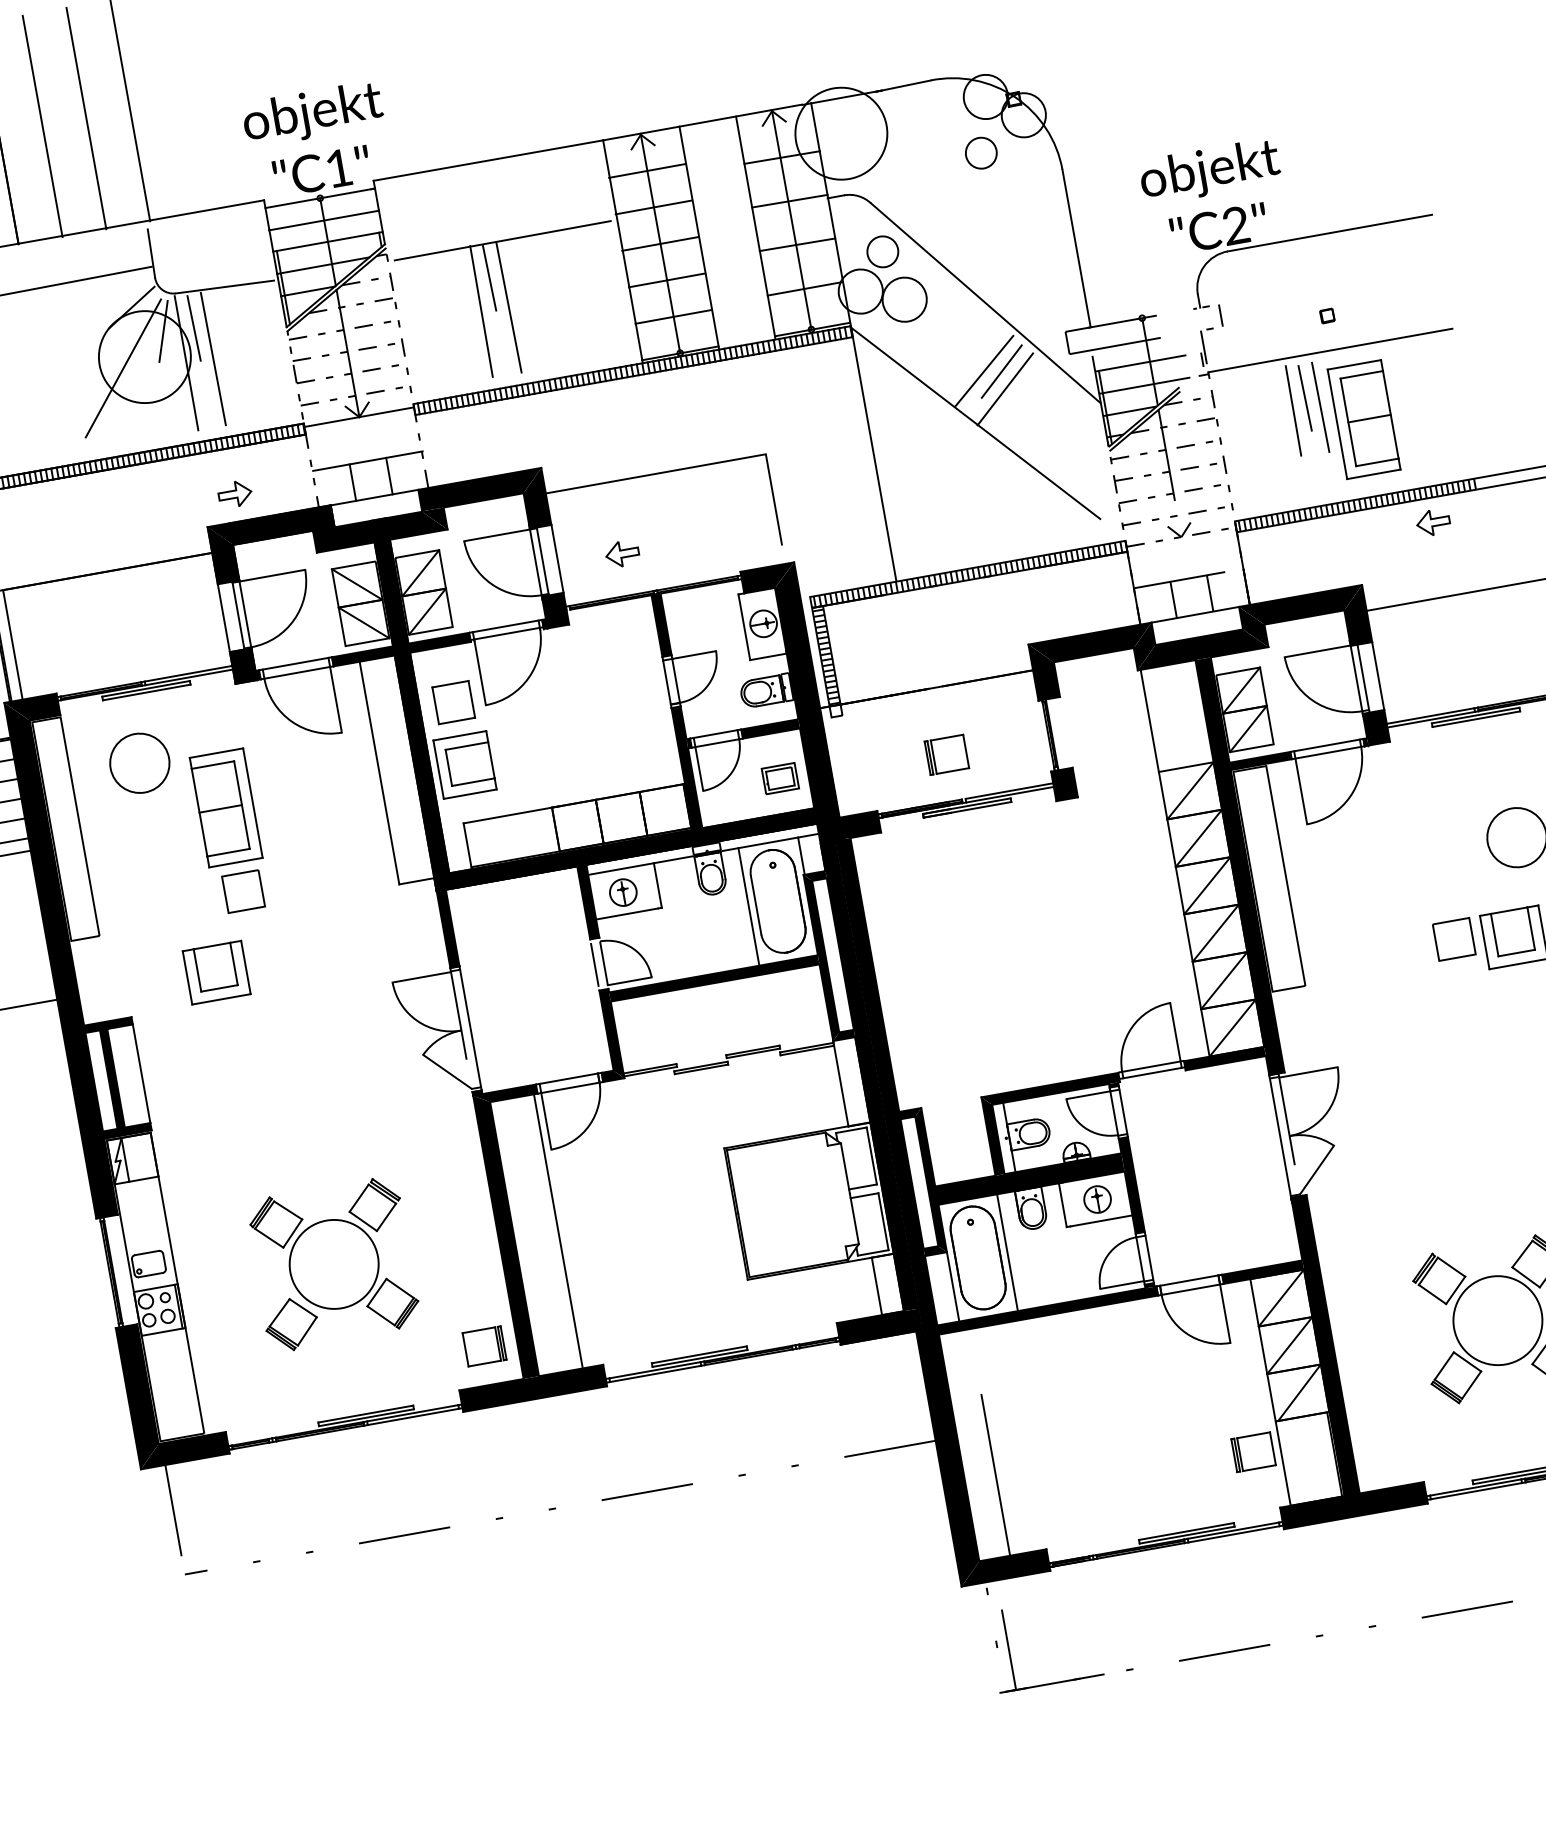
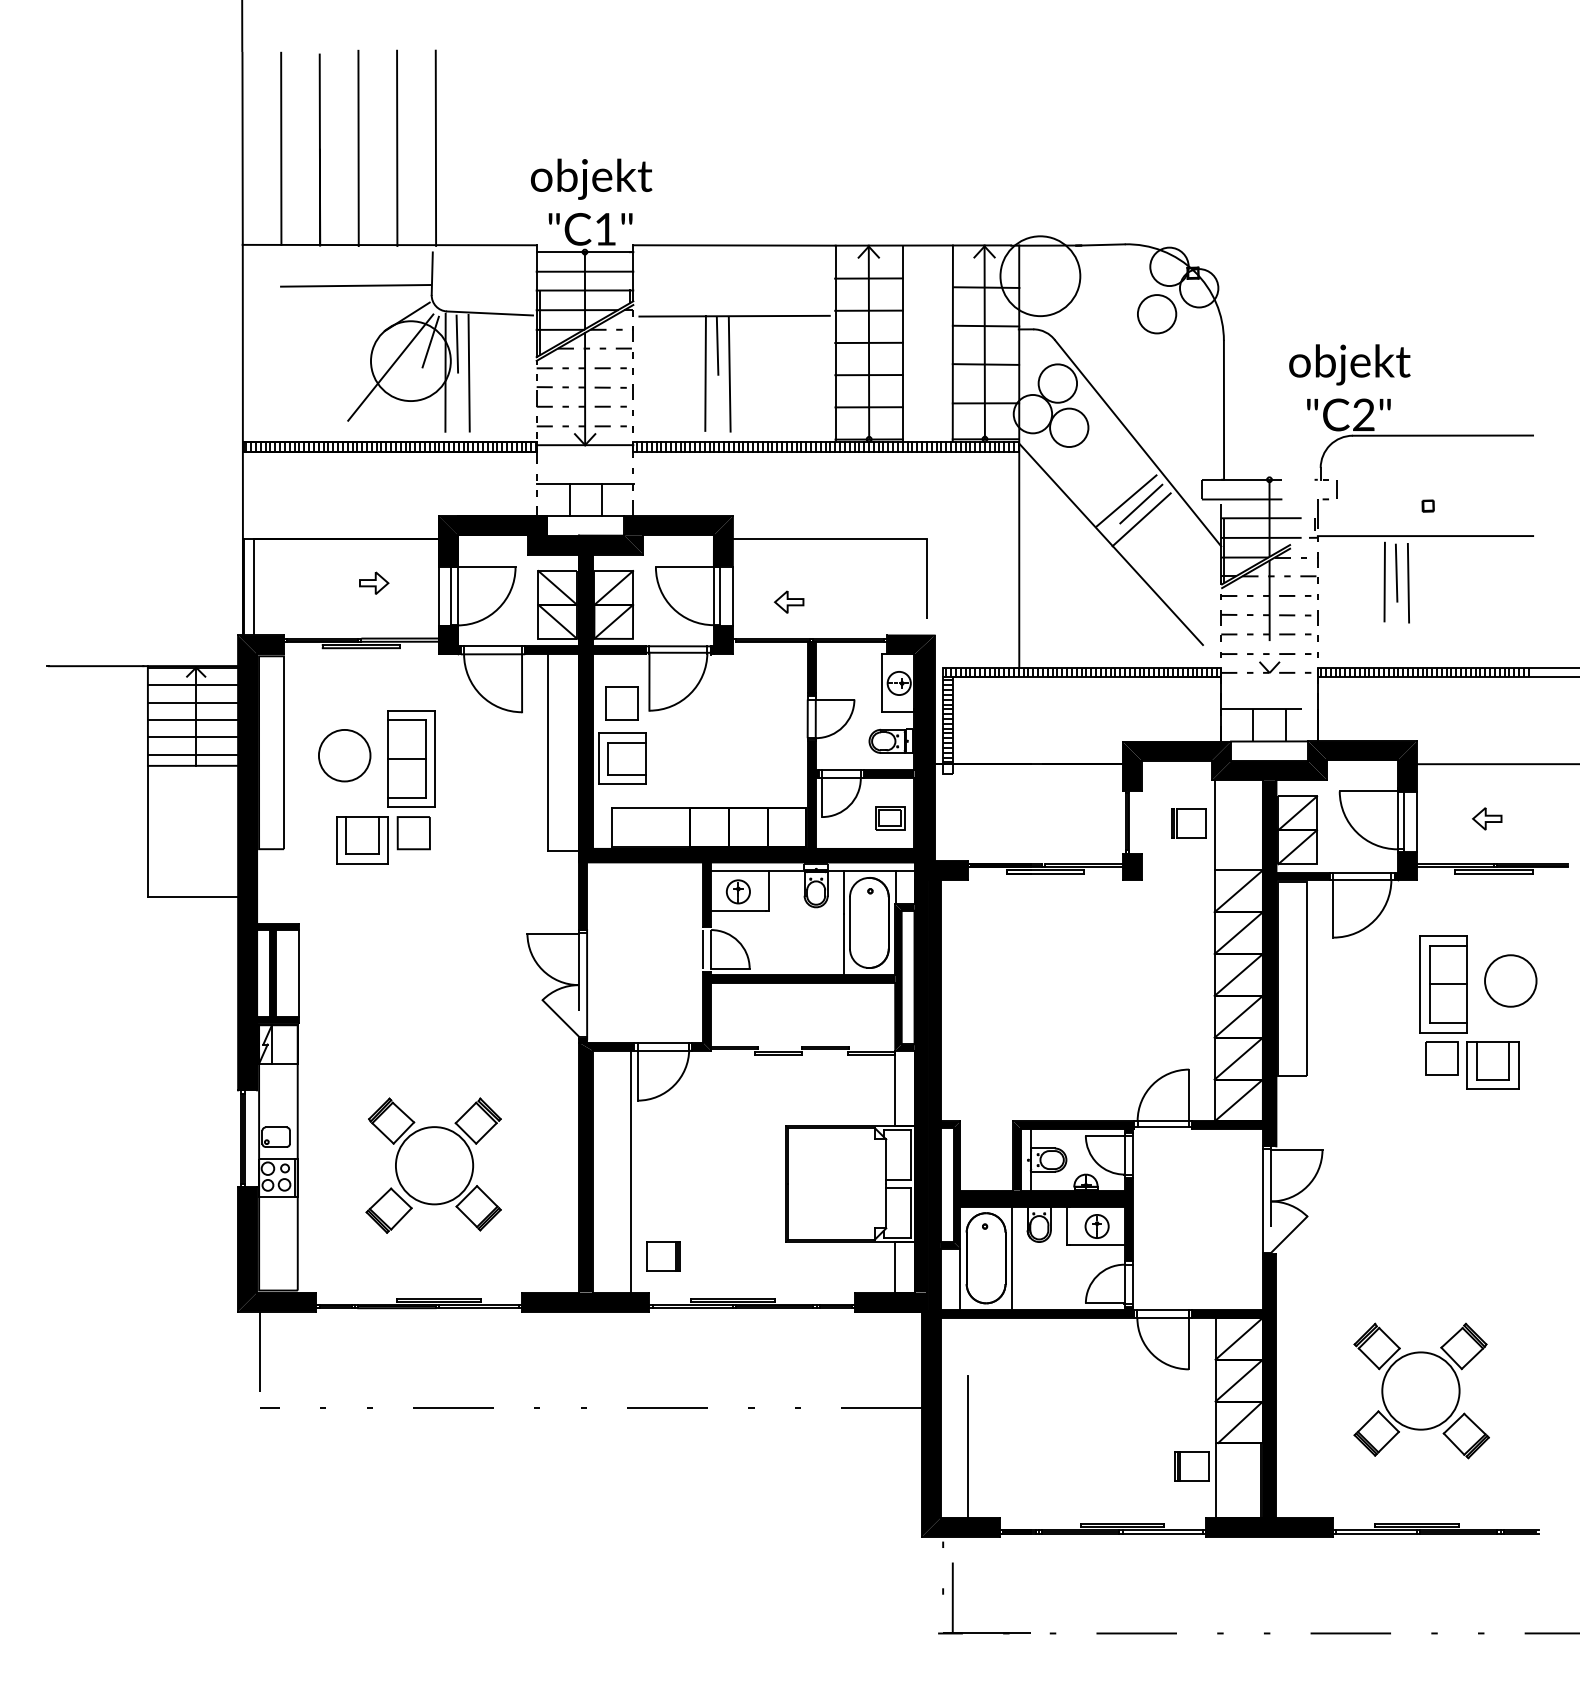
circle: (980, 153) -> (1156, 314), size x1.43
circle: (882, 251) -> (1057, 383), size x1.43
part: (1363, 419) -> (1443, 984), moved
part: (235, 493) -> (374, 582), moved
part: (1433, 522) -> (1487, 818), moved
part: (946, 755) -> (1188, 823), moved
circle: (139, 763) -> (344, 755), moved
part: (216, 972) -> (362, 840), moved
part: (484, 1346) -> (663, 1256), moved

